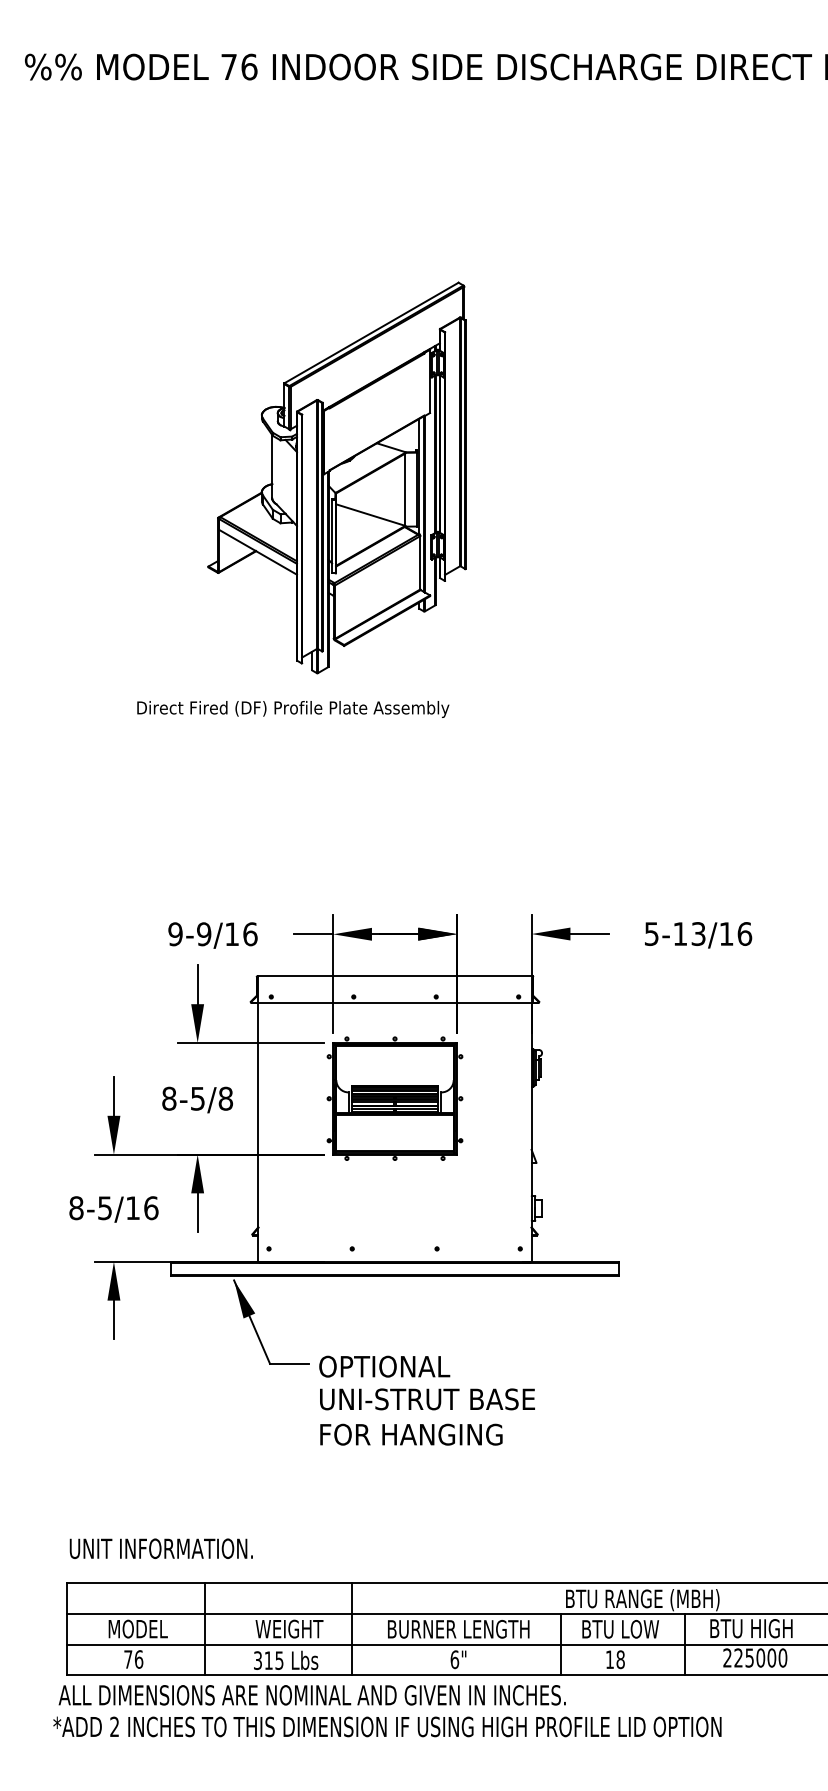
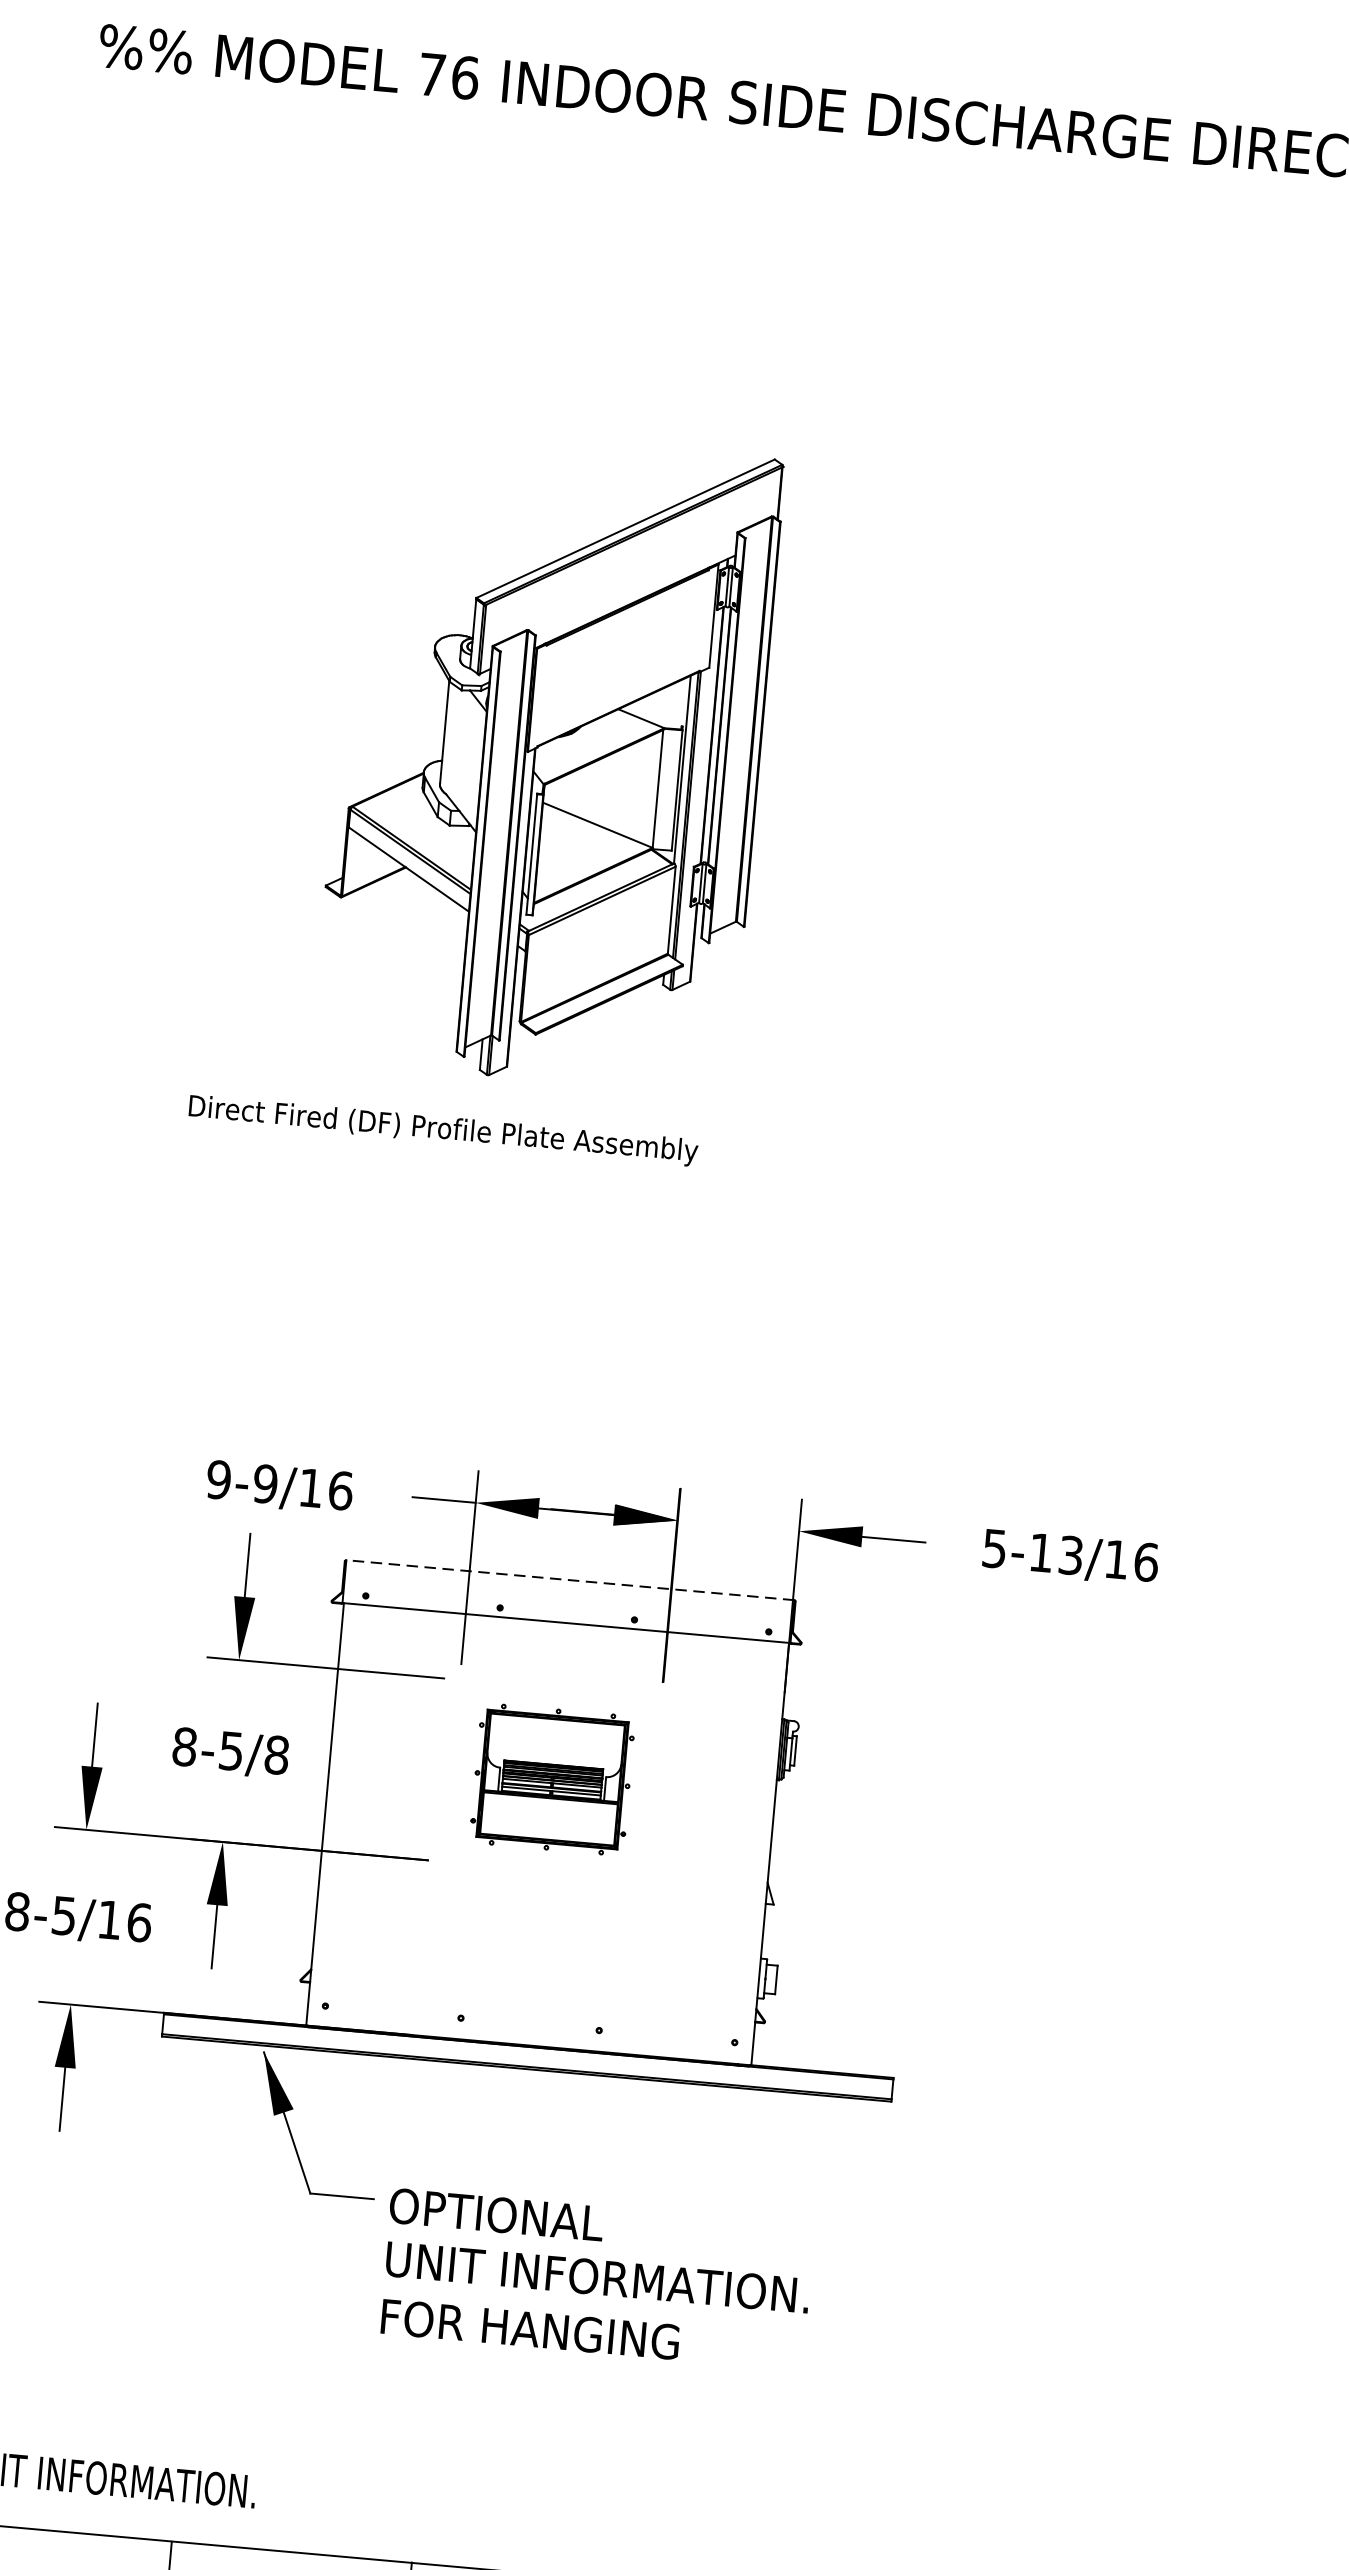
line: (394, 976) -> (569, 1580), solid -> dashed
part: (394, 1098) -> (551, 1779), size x0.7
text: (471, 1399) -> (633, 2280), UNI-STRUT BASE -> UNIT INFORMATION.

